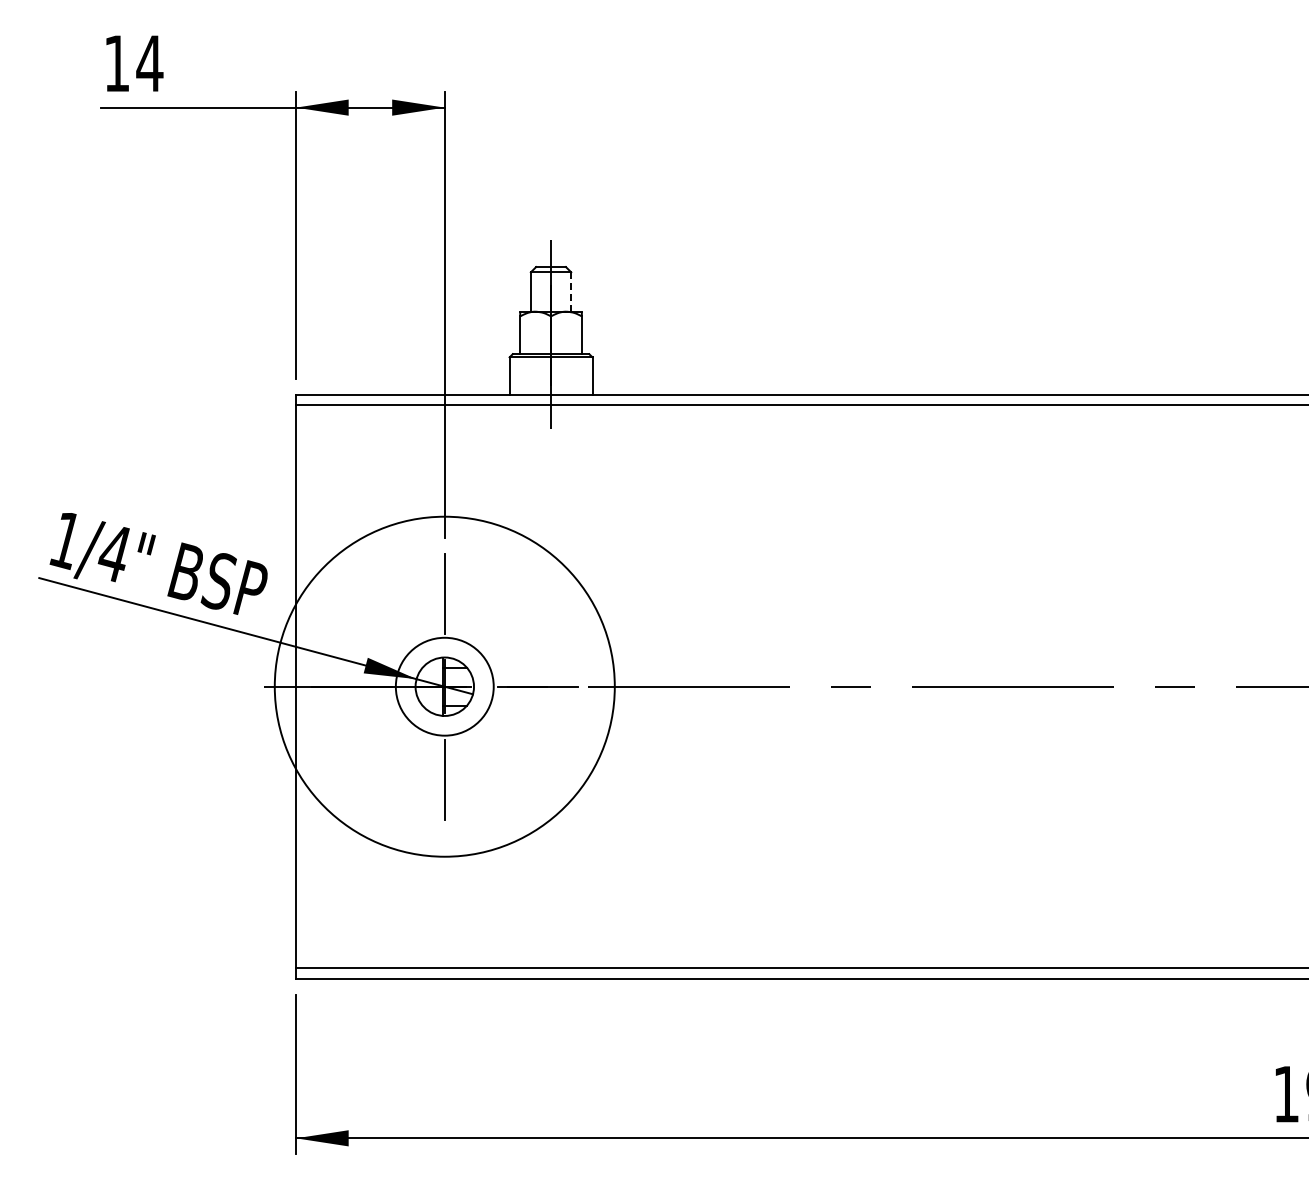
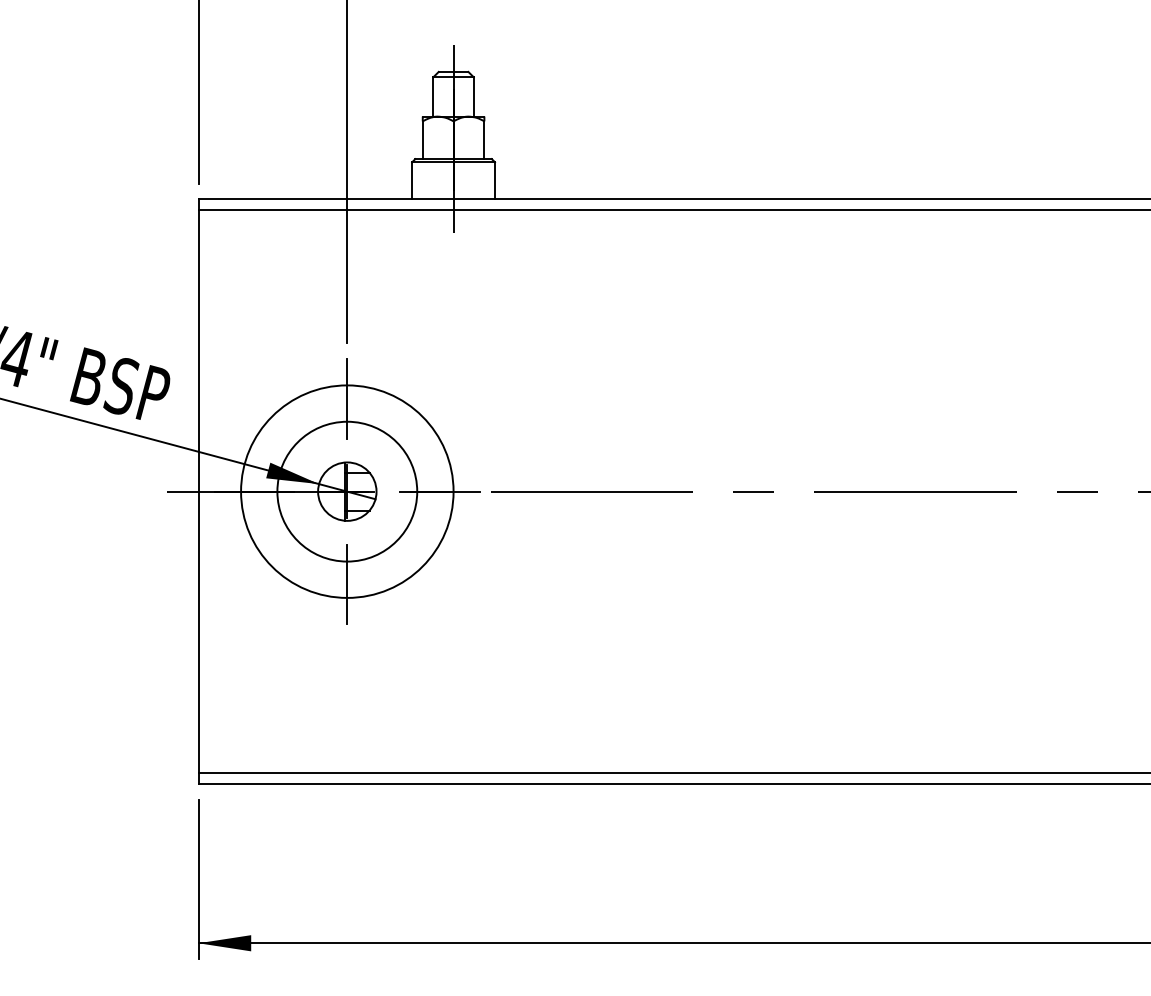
line: (571, 292) -> (474, 97), dashed -> solid
circle: (444, 686) -> (347, 491), size x0.62
circle: (444, 686) -> (347, 491), size x1.43

